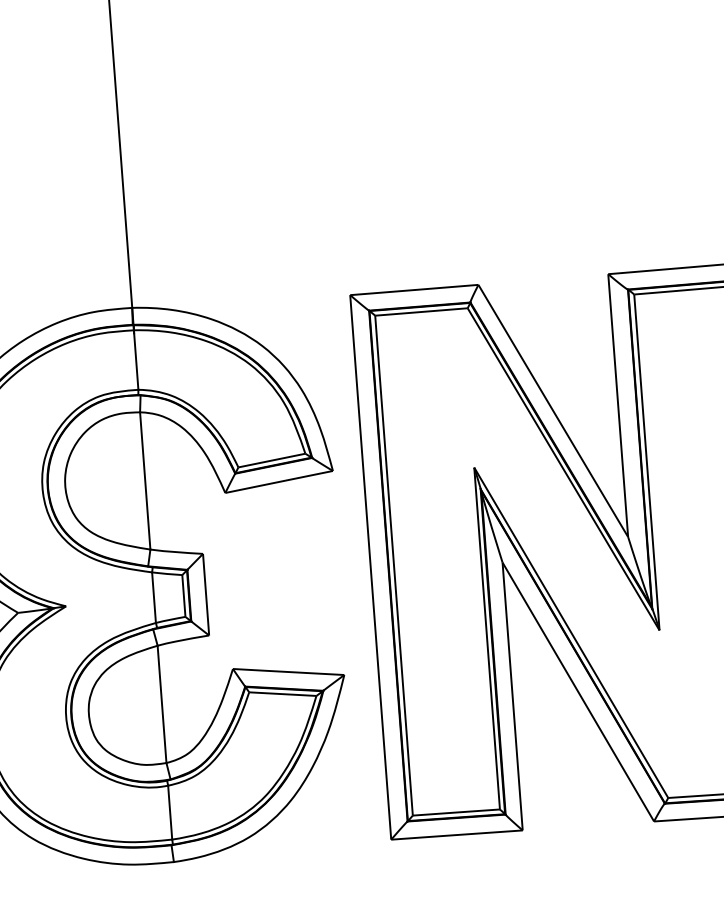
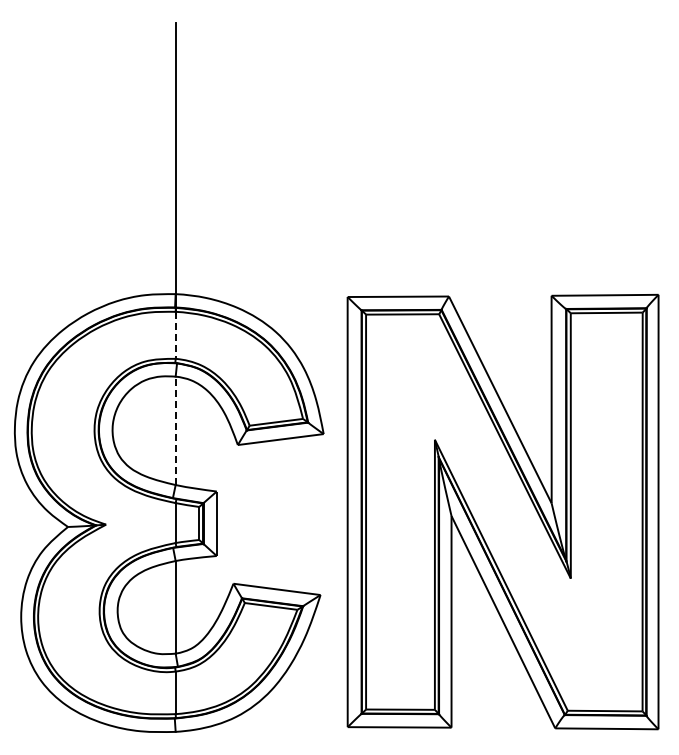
line: (135, 360) -> (175, 335), solid -> dashed
line: (144, 480) -> (175, 430), solid -> dashed

